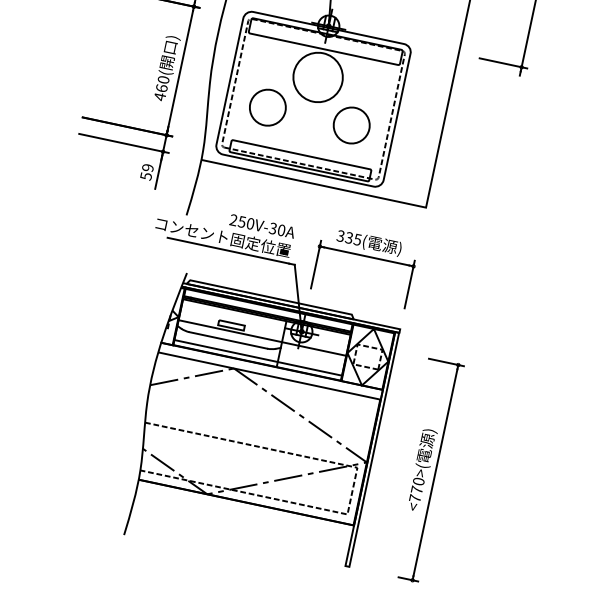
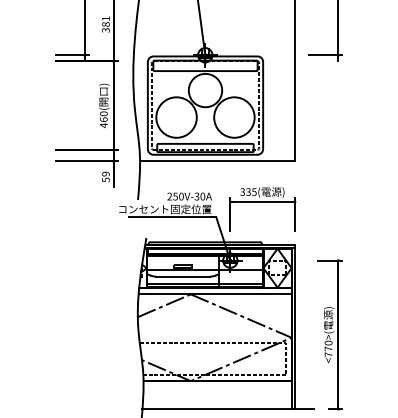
circle: (267, 107) -> (176, 117), size x1.67
circle: (351, 125) -> (234, 117), size x1.67
line: (253, 547) -> (228, 409), added

